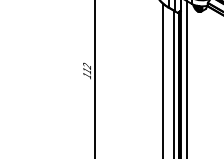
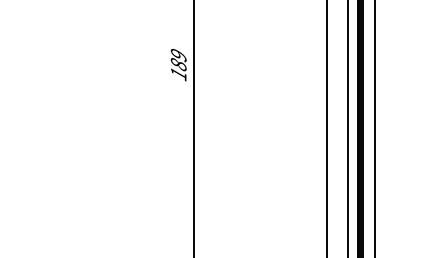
text: (87, 68) -> (179, 60), 112 -> 189

